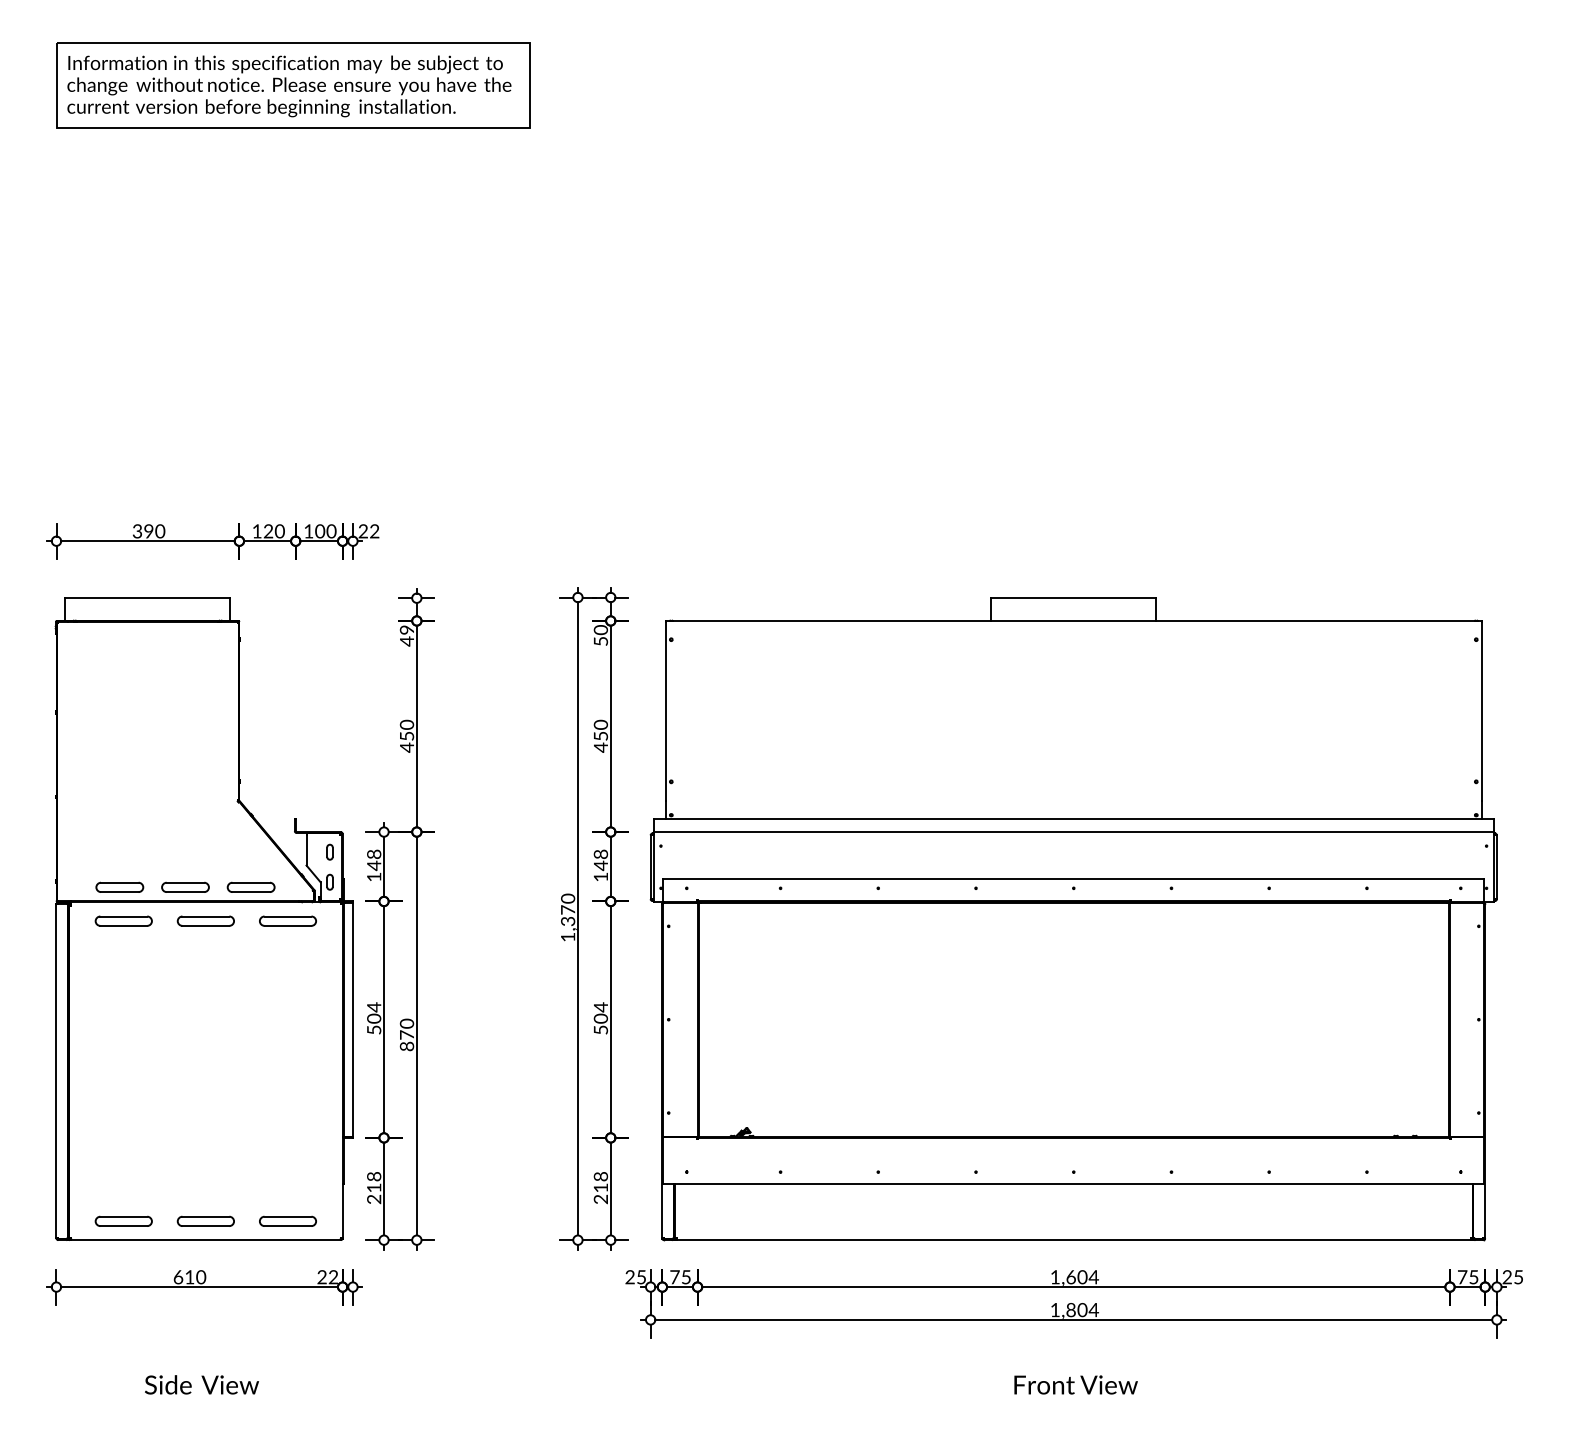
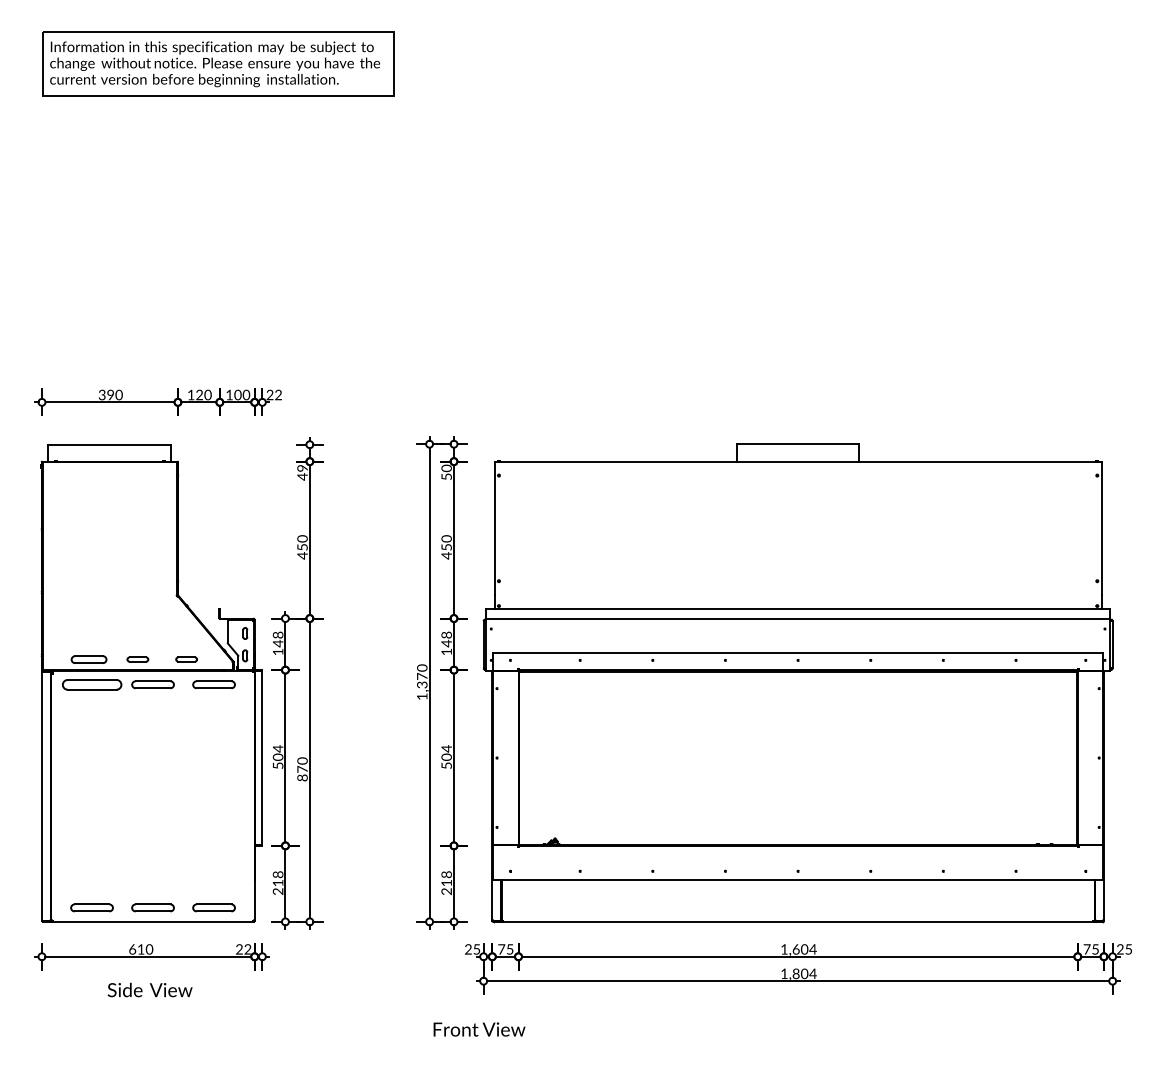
part: (185, 886) -> (137, 659), size x0.6
part: (250, 886) -> (186, 659), size x0.6
part: (123, 920) -> (91, 684), size x1.4
text: (201, 1384) -> (149, 989), moved
text: (1075, 1384) -> (479, 1029), moved

